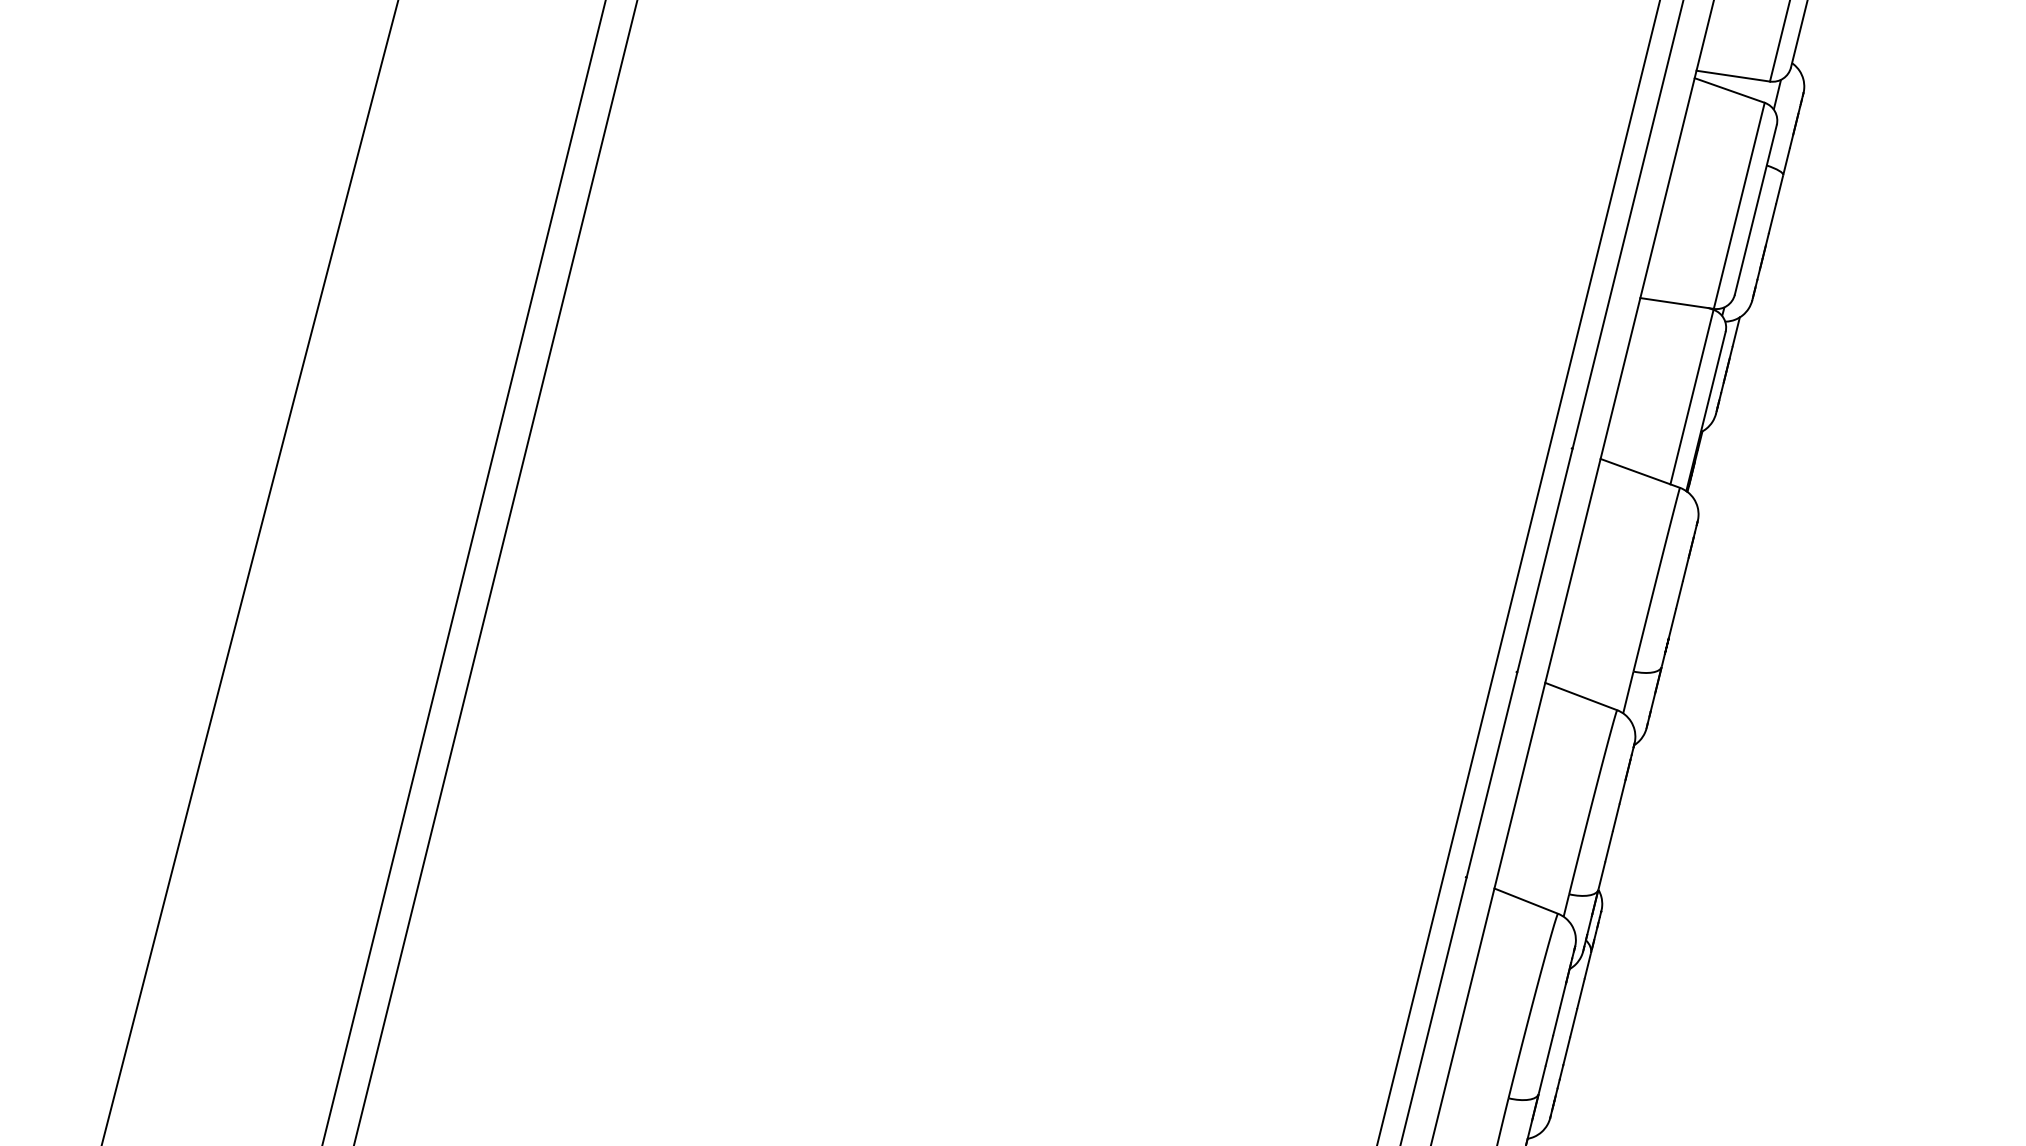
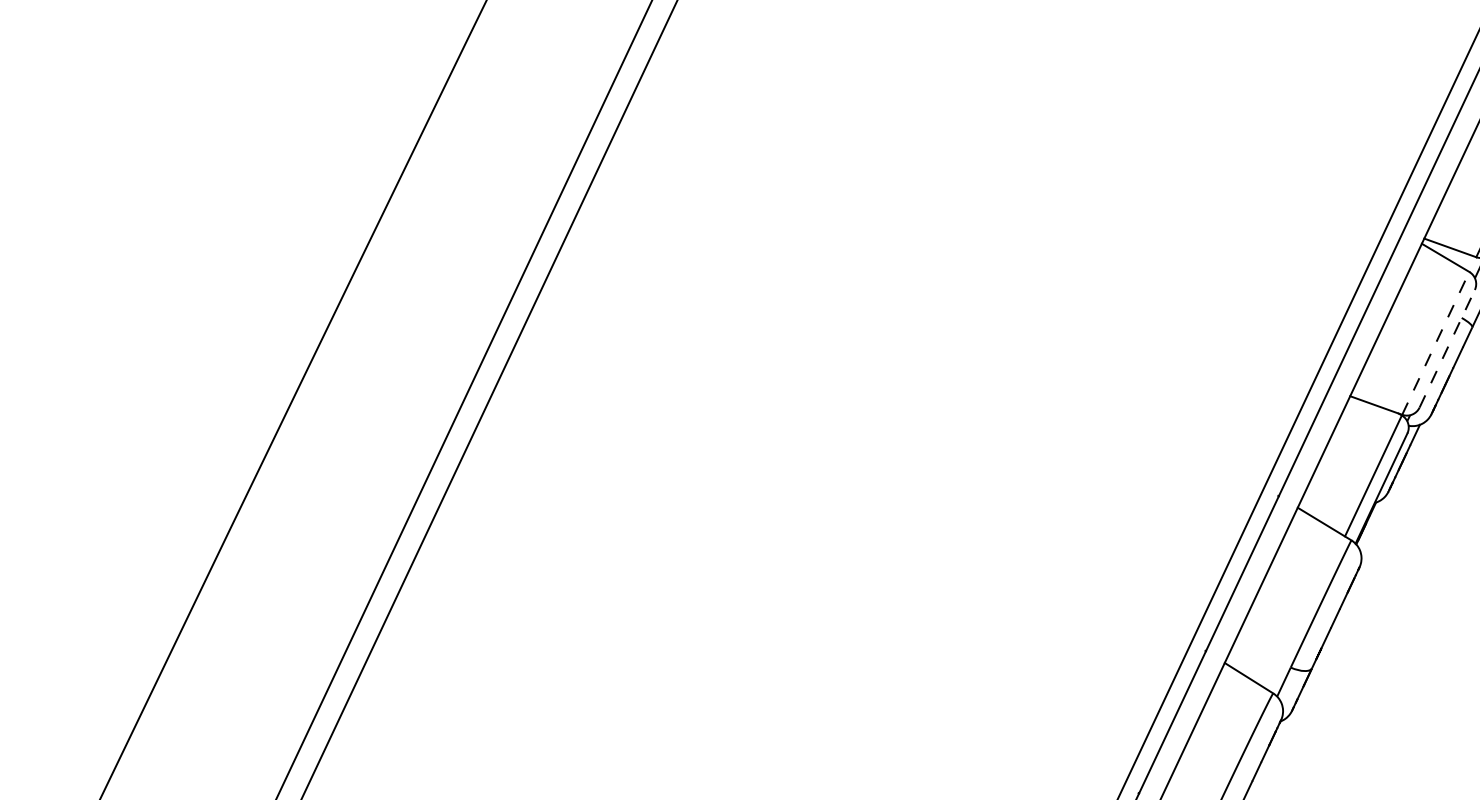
line: (1739, 205) -> (1436, 343), solid -> dashed
line: (1755, 209) -> (1447, 348), solid -> dashed

